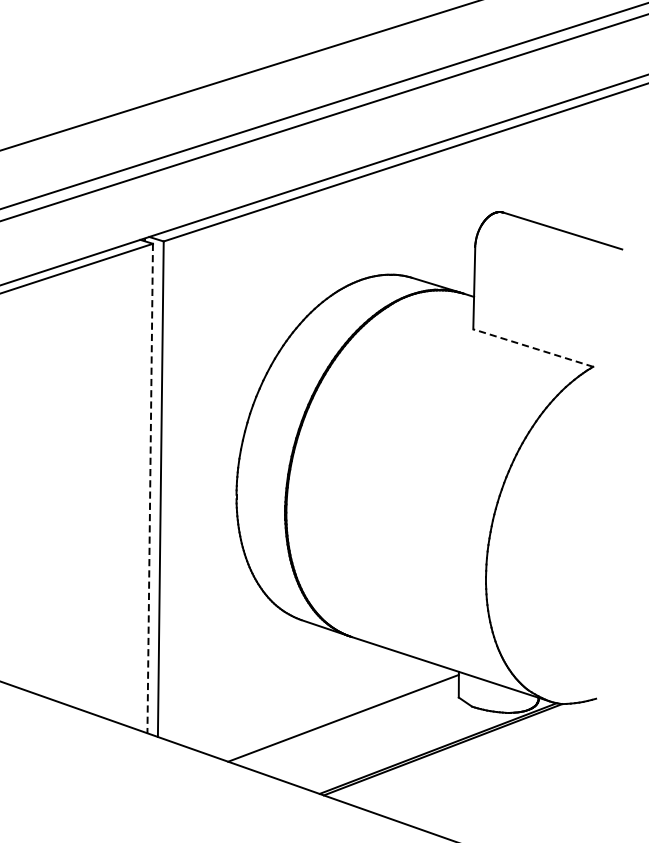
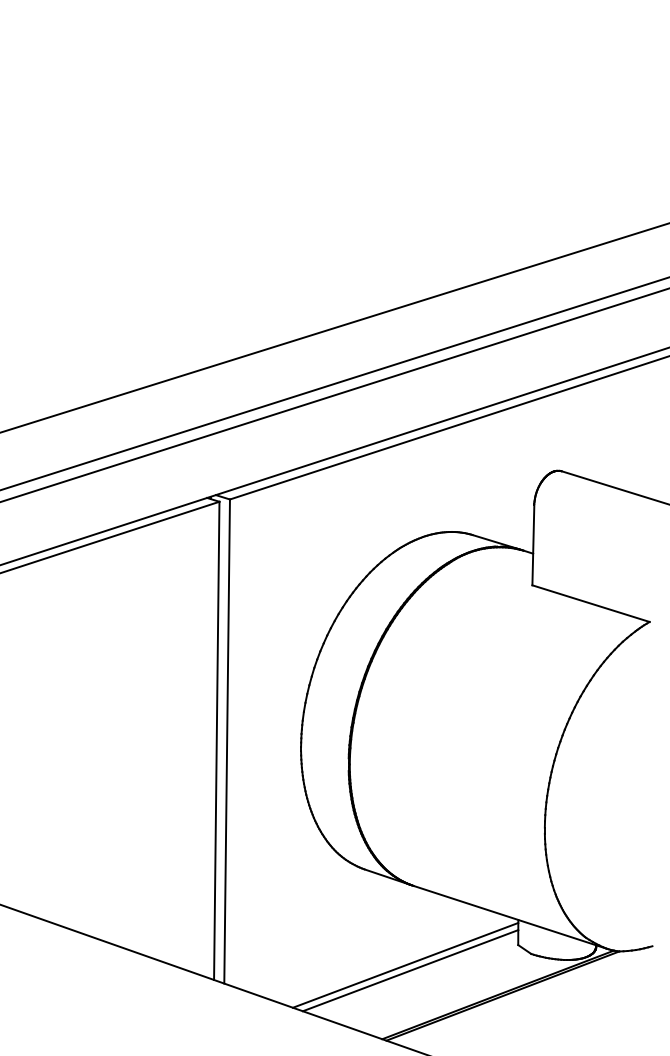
line: (532, 347) -> (590, 603), dashed -> solid
line: (149, 489) -> (216, 741), dashed -> solid
line: (348, 723) -> (410, 970), added

